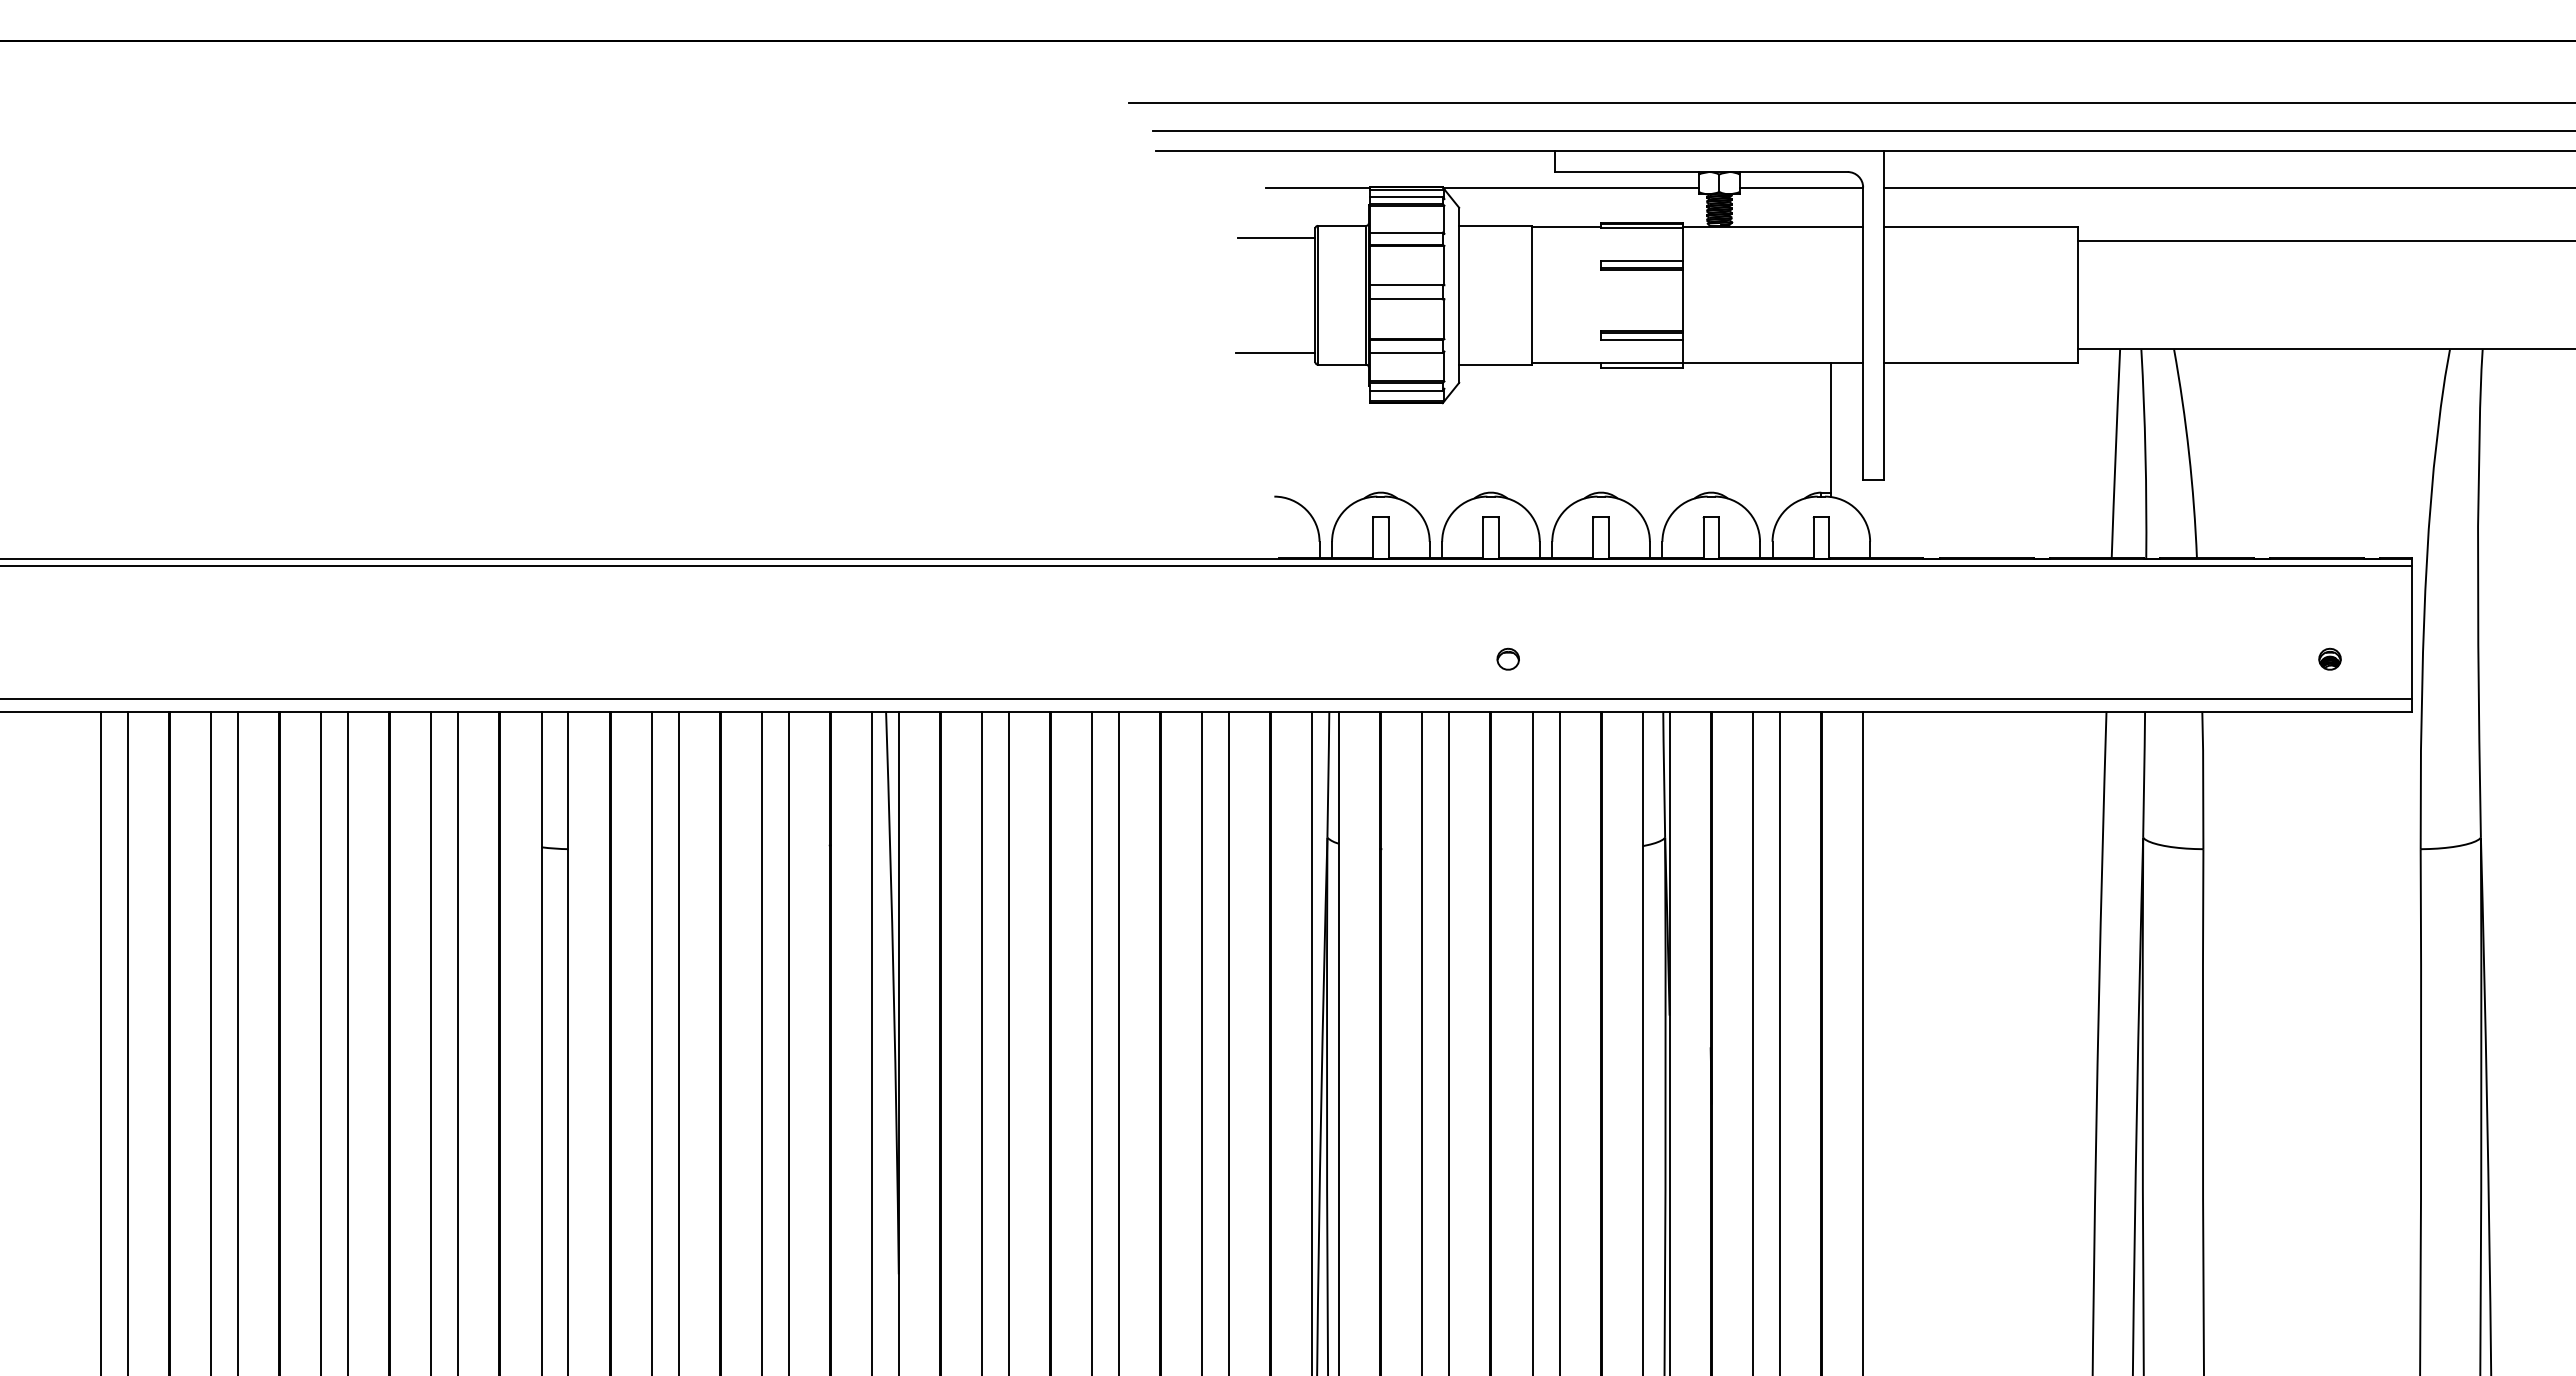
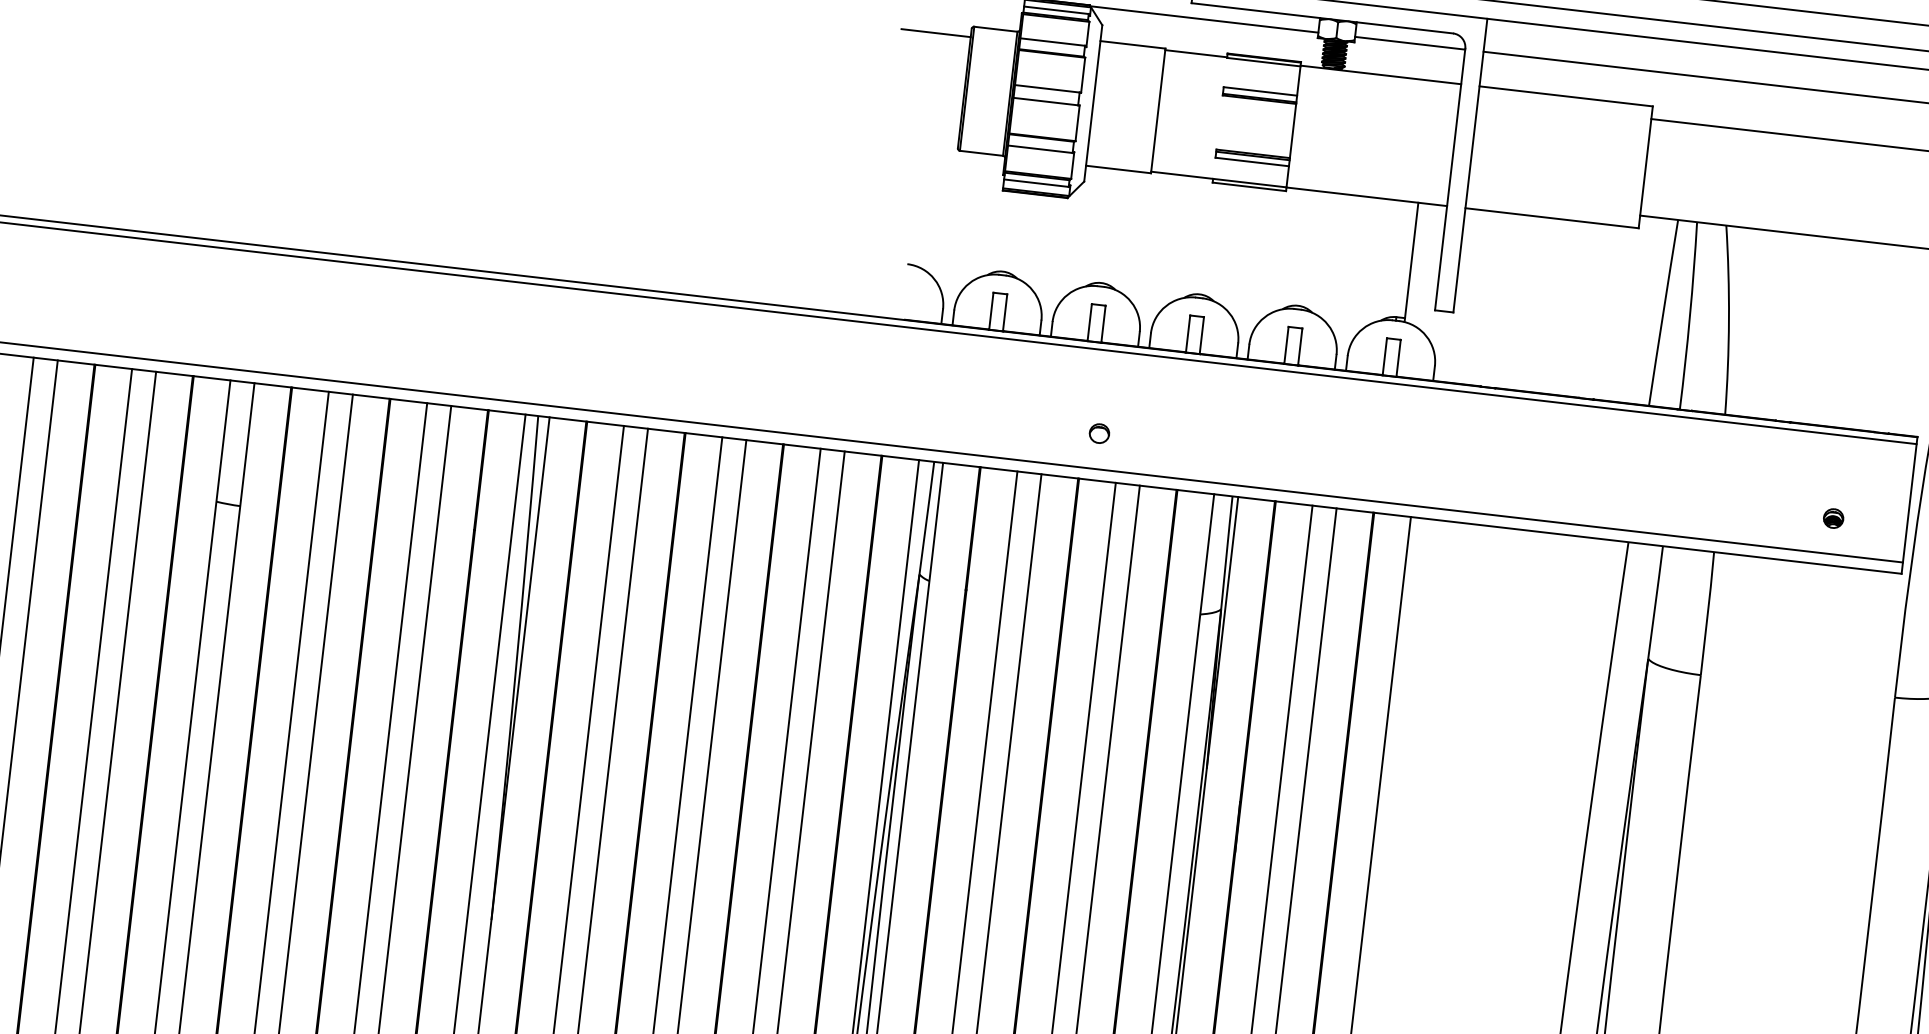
line: (1275, 352) -> (923, 135), removed

